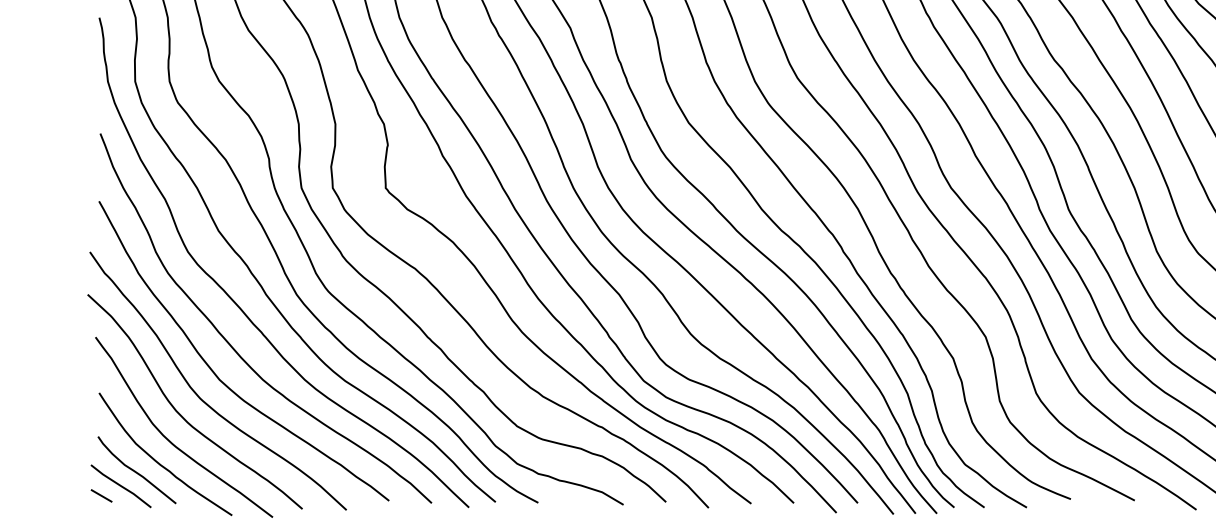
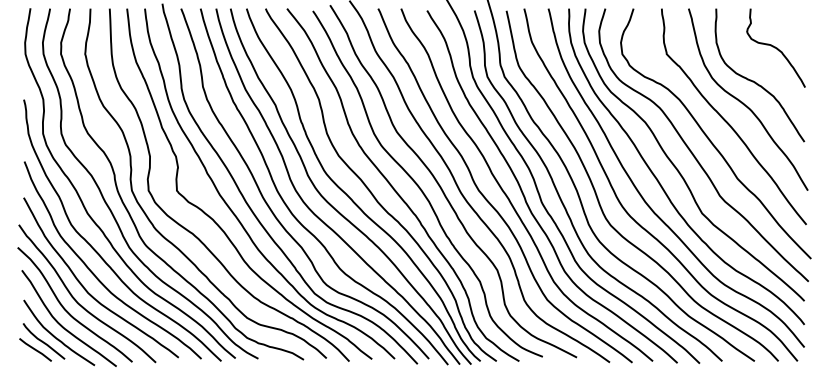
line: (102, 494) -> (25, 354), removed

